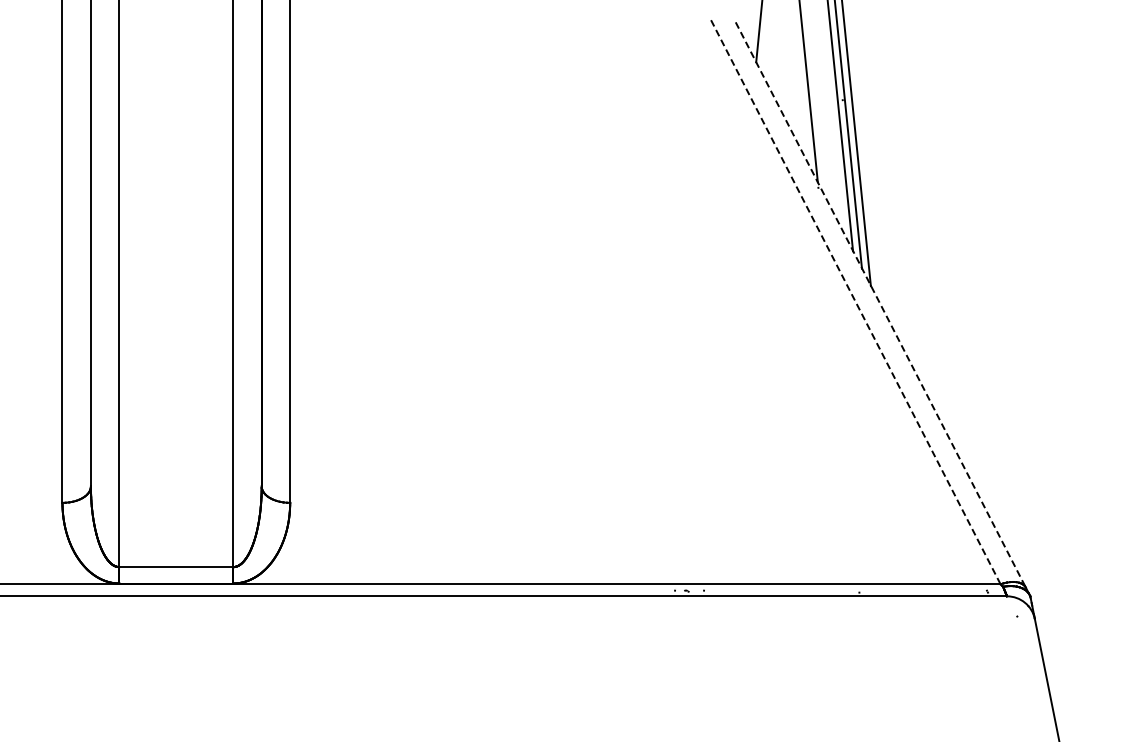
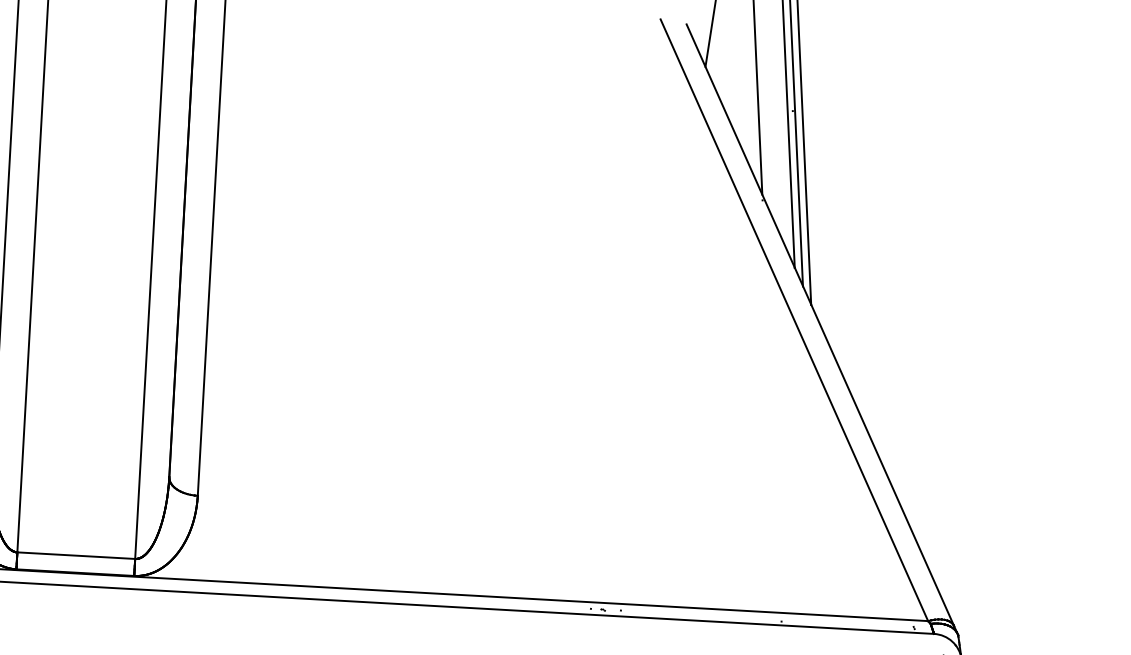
line: (855, 301) -> (794, 320), dashed -> solid
line: (880, 305) -> (820, 325), dashed -> solid

